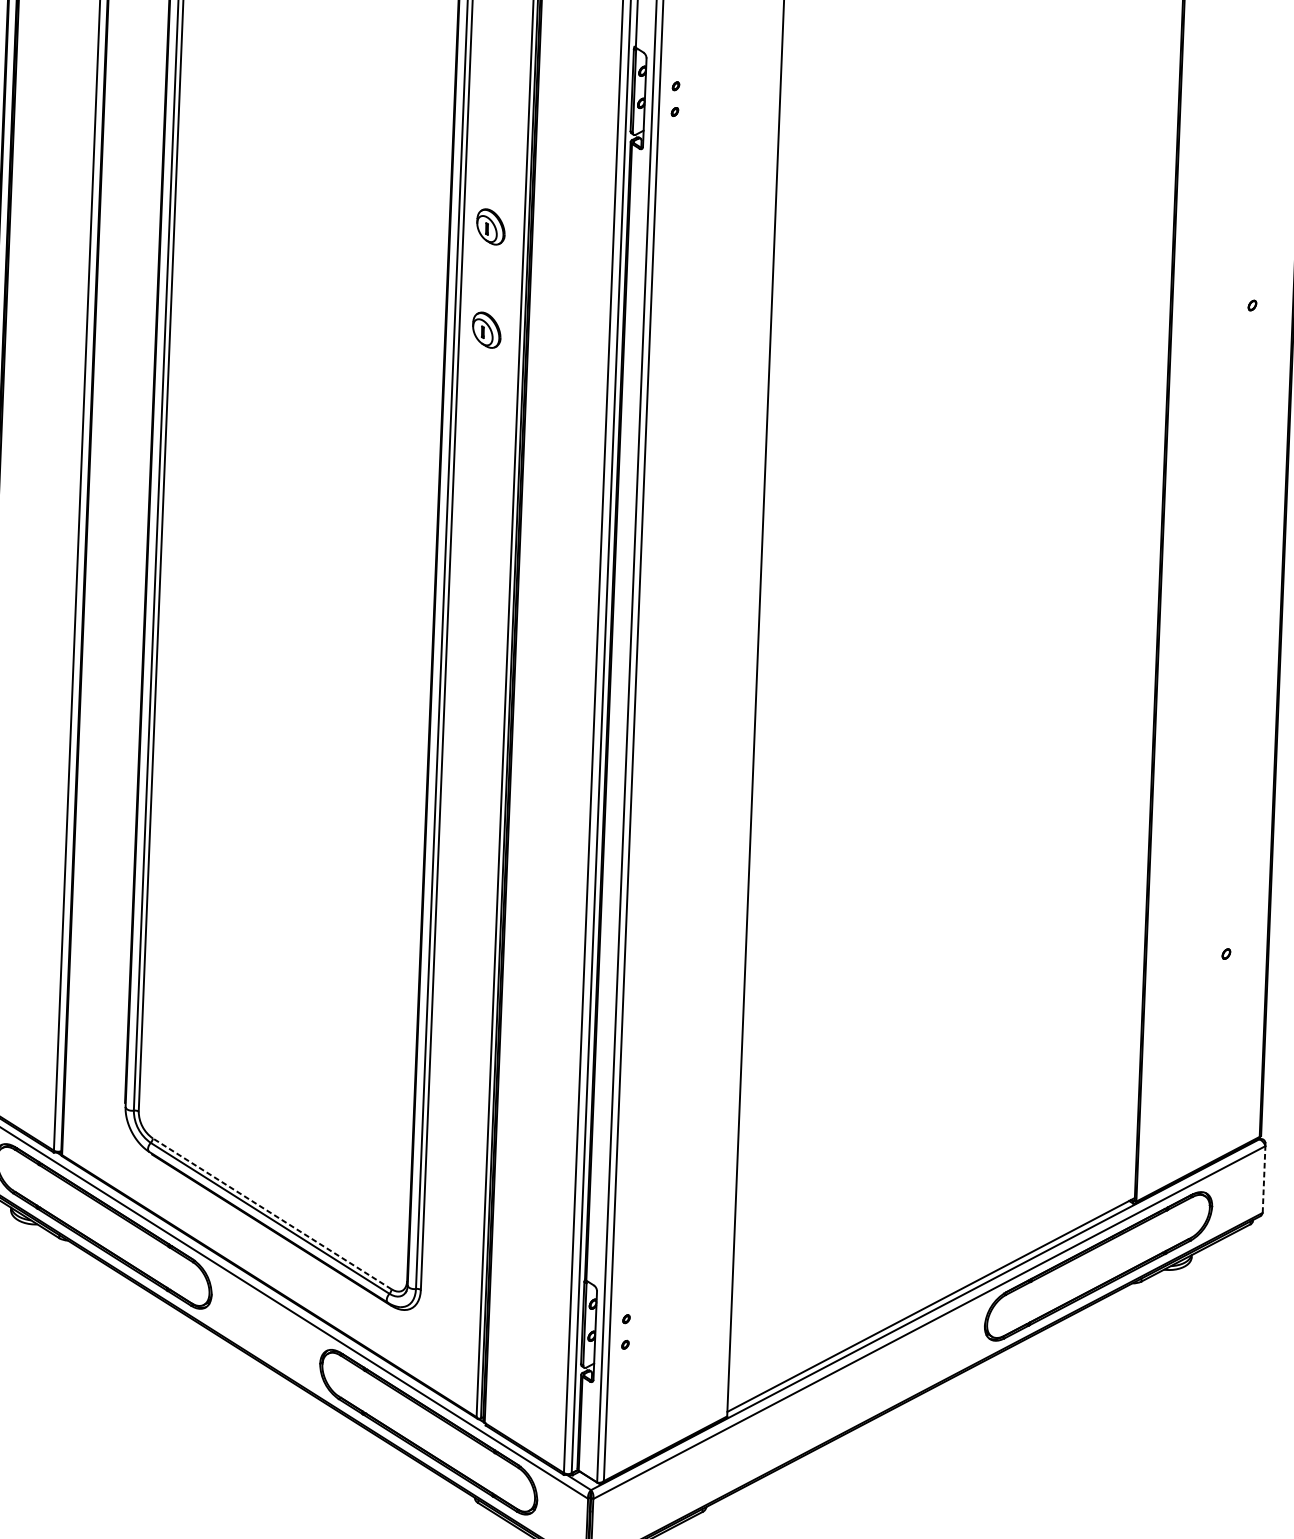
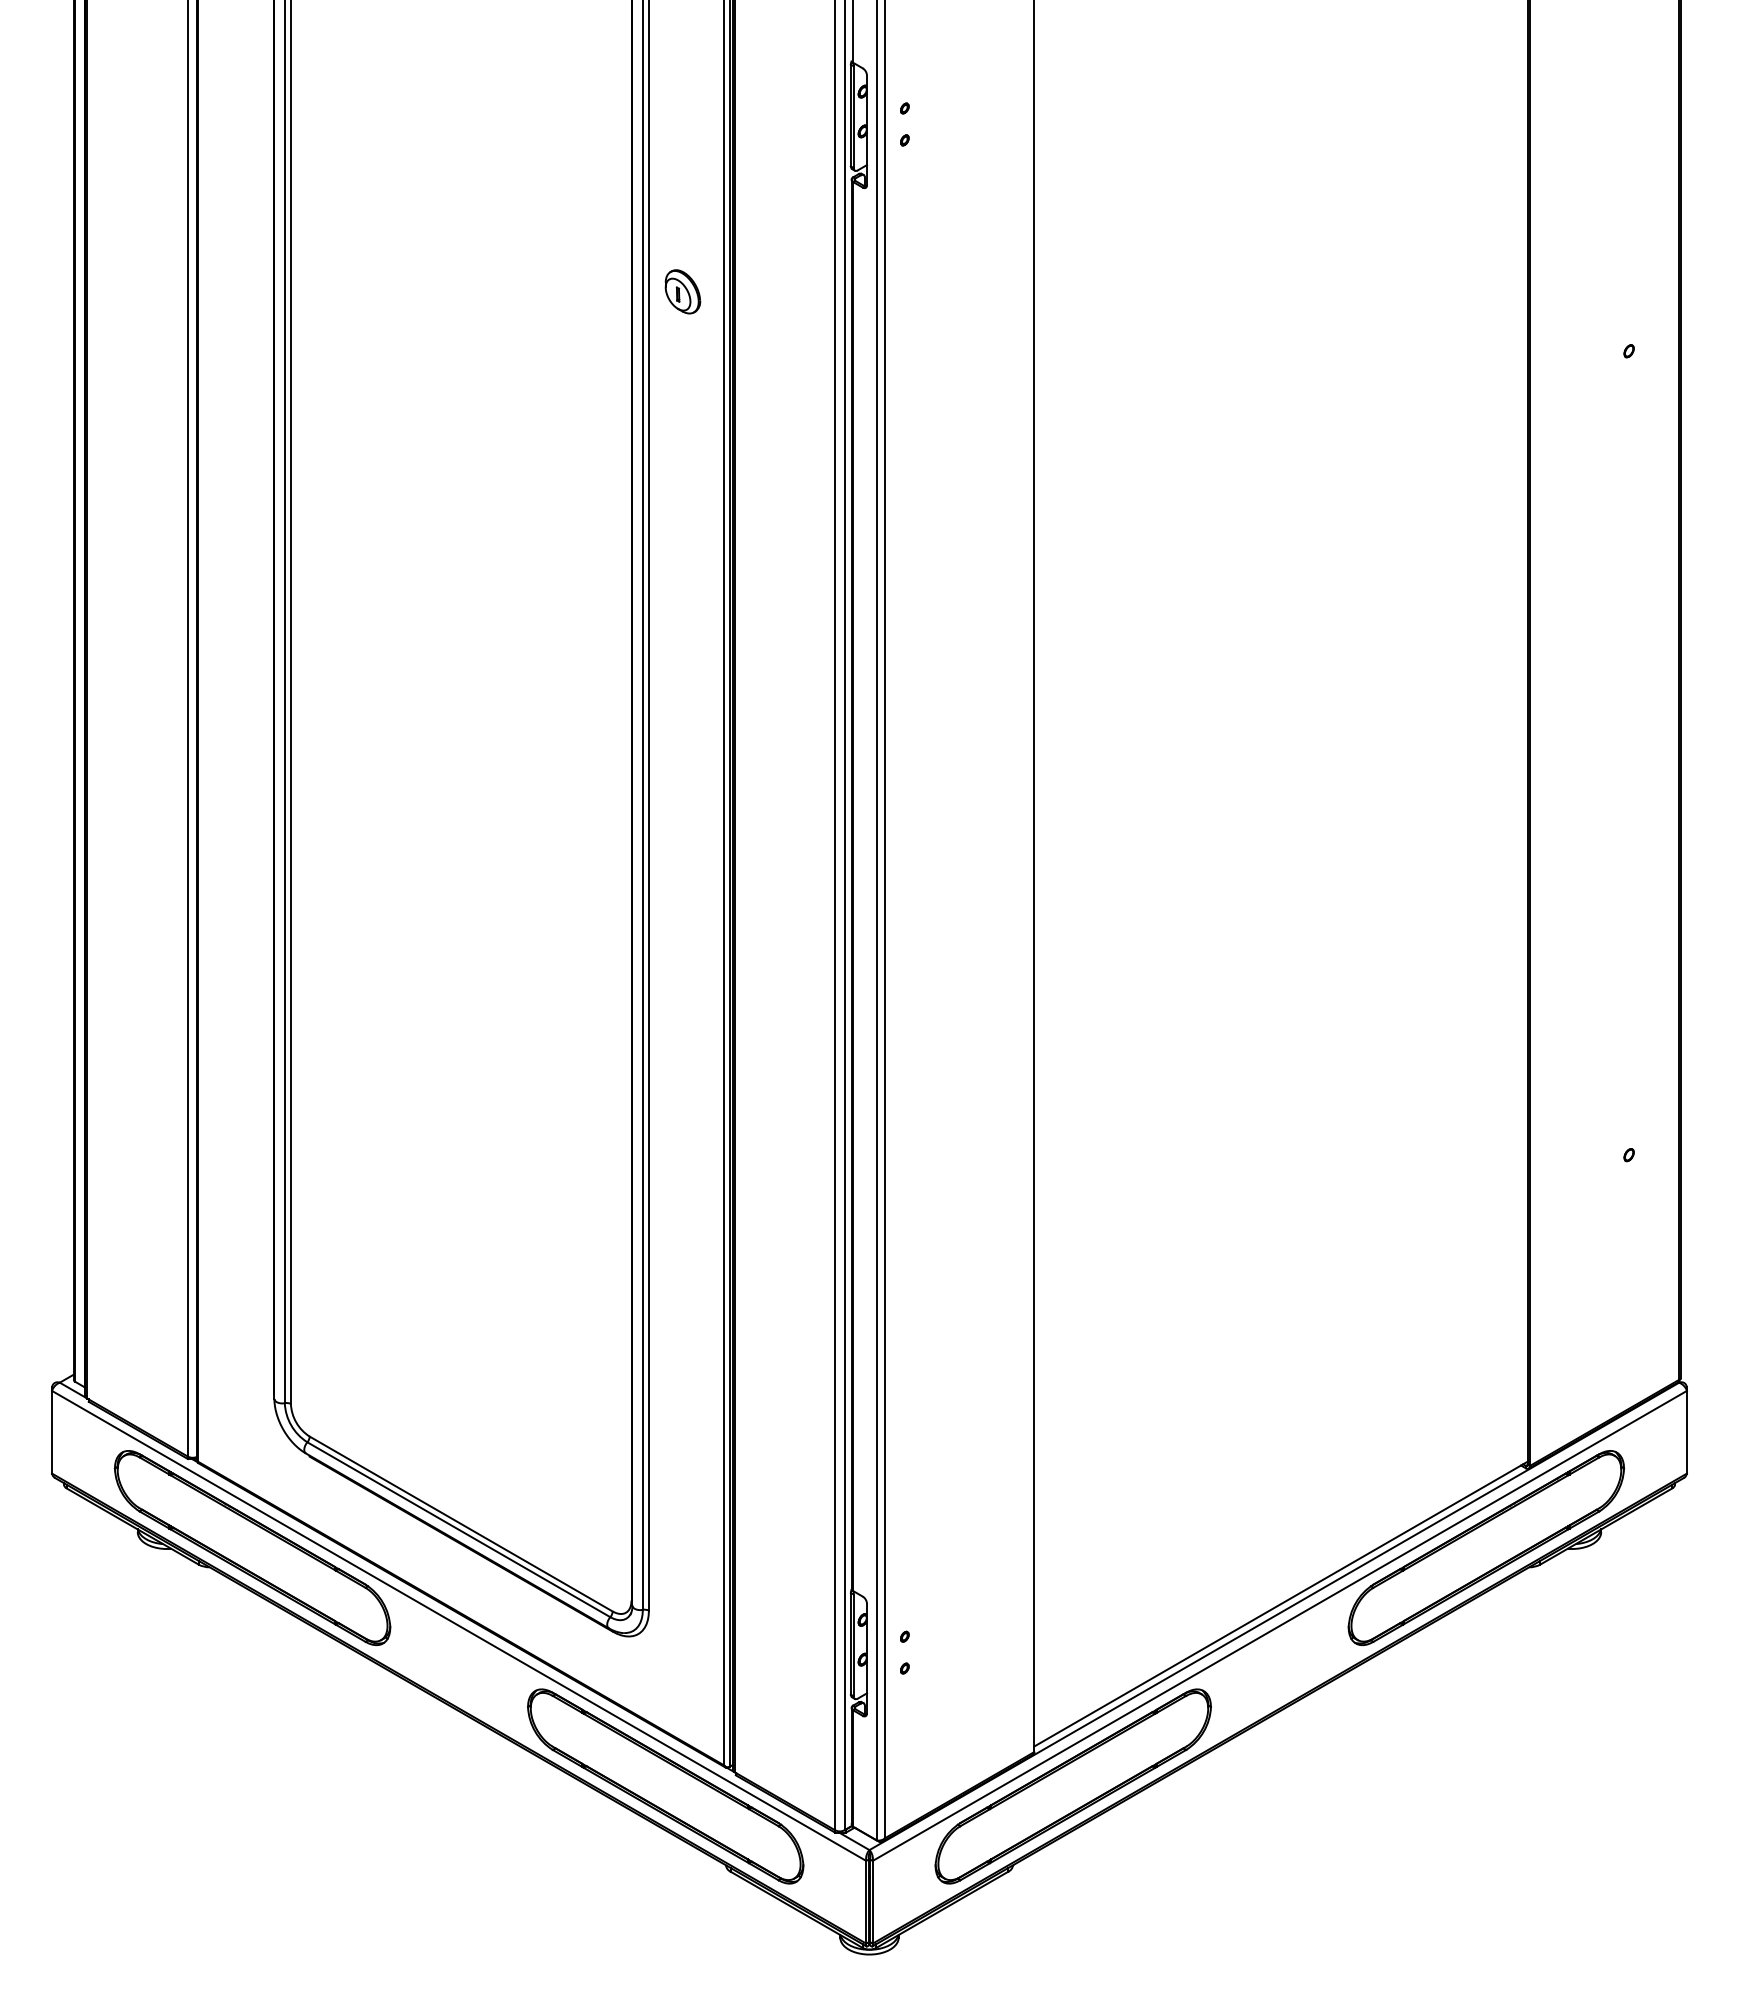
part: (486, 329) -> (682, 419), removed
line: (1263, 1178) -> (1686, 1431), dashed -> solid
line: (272, 1214) -> (461, 1524), dashed -> solid
part: (756, 1445) -> (1072, 1786), added

